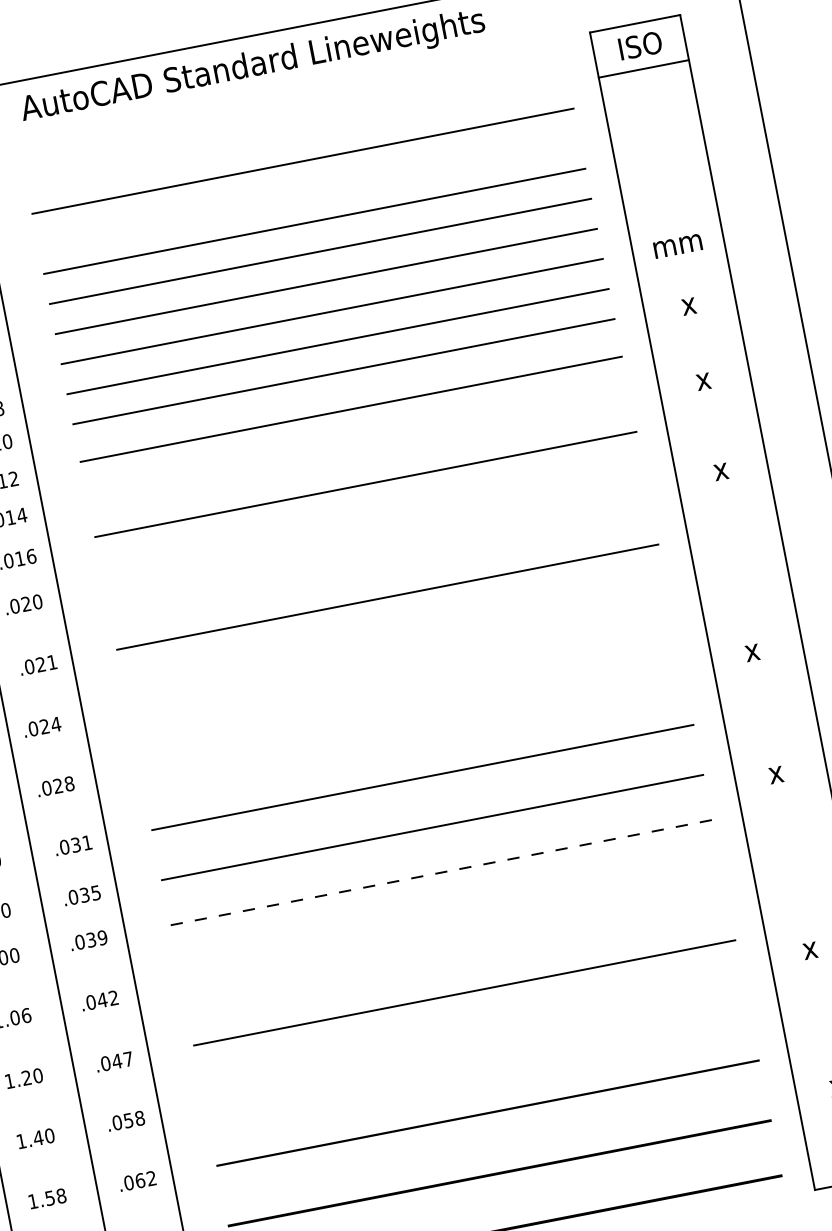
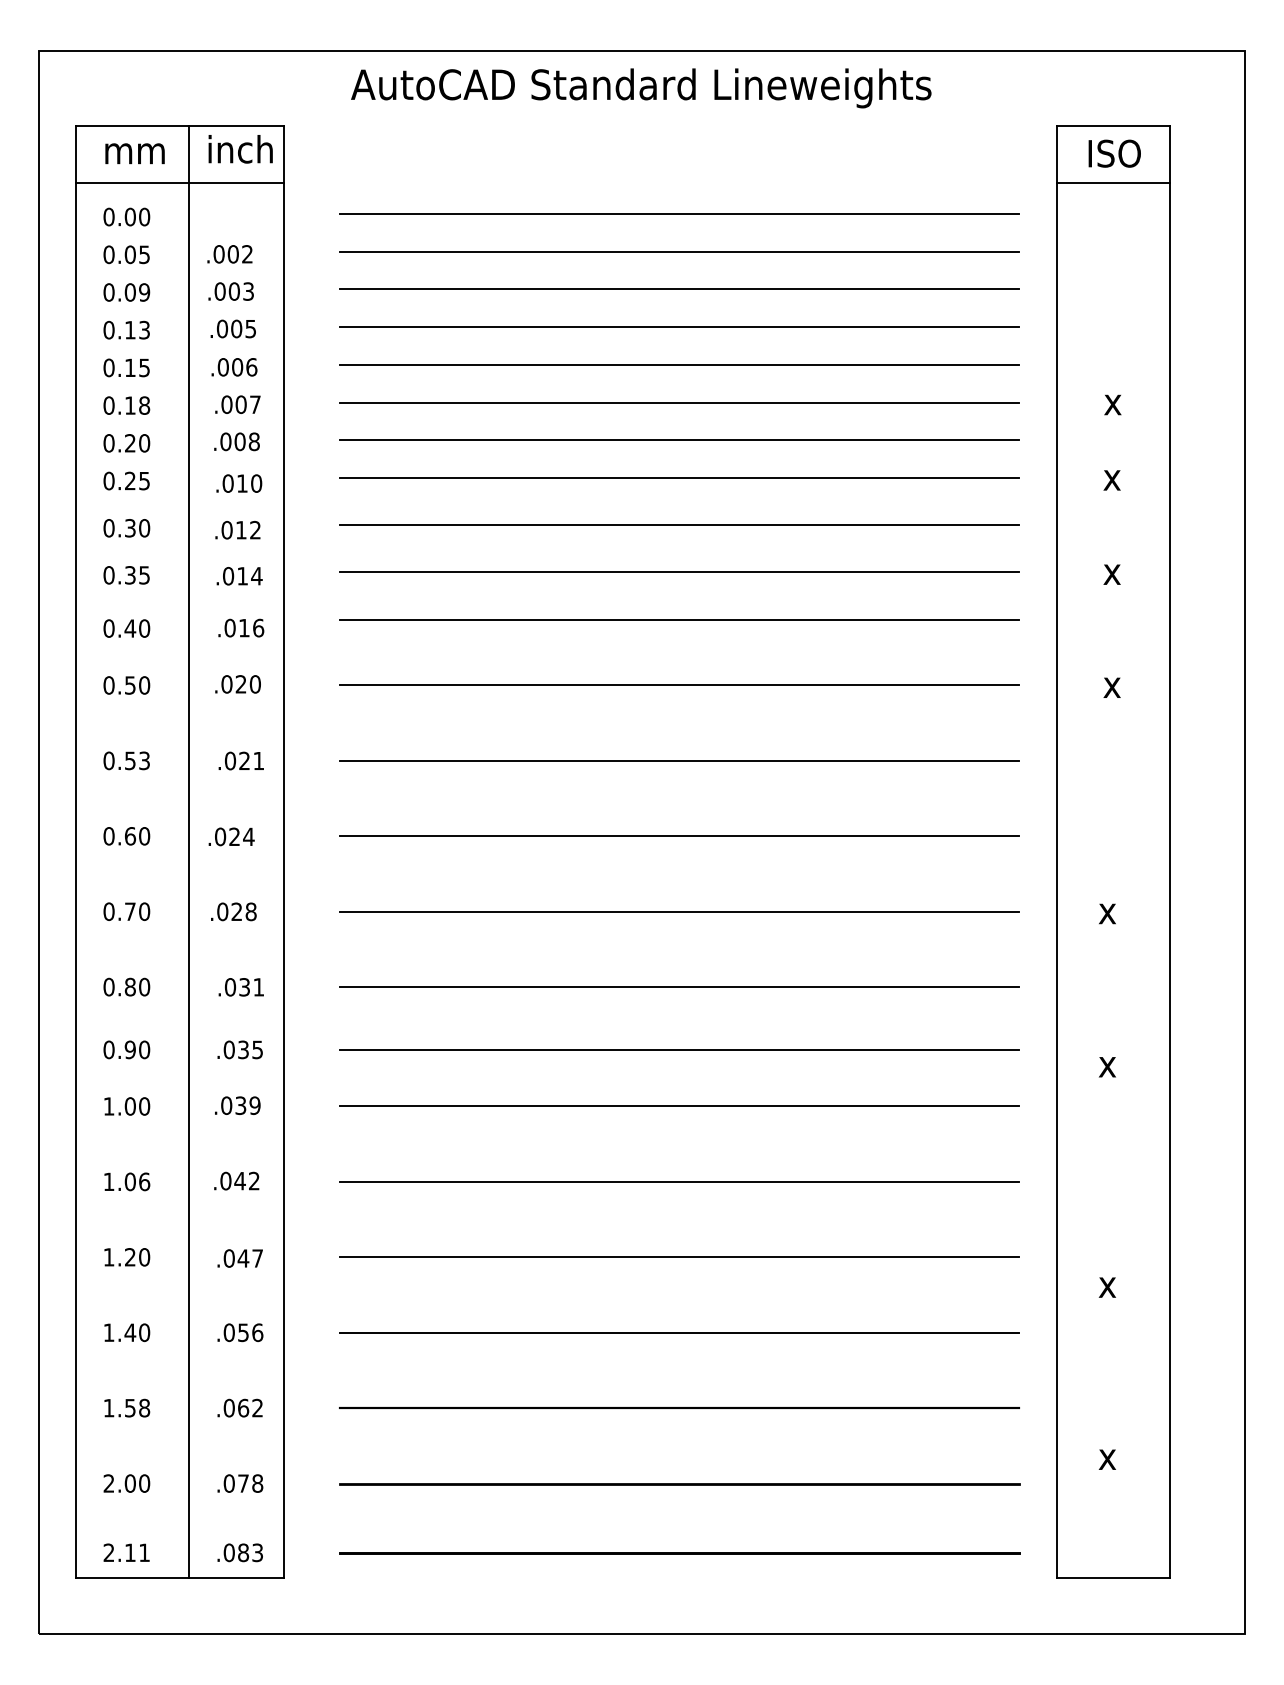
line: (308, 191) -> (679, 251), added
text: (677, 245) -> (1112, 404), mm -> x
line: (358, 447) -> (679, 572), added
line: (375, 537) -> (679, 685), added
line: (399, 657) -> (679, 836), added
line: (410, 717) -> (679, 911), added
line: (441, 872) -> (680, 1106), dashed -> solid
line: (452, 932) -> (679, 1181), added
line: (476, 1052) -> (679, 1332), added
text: (139, 1118) -> (257, 1332), .058 -> .056

